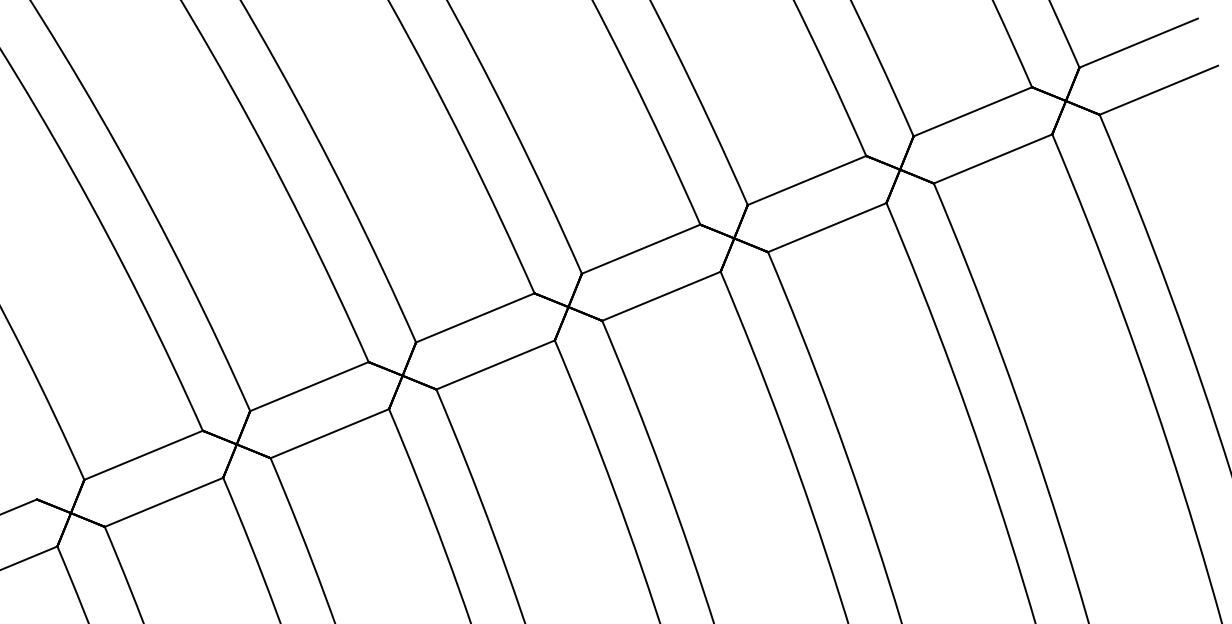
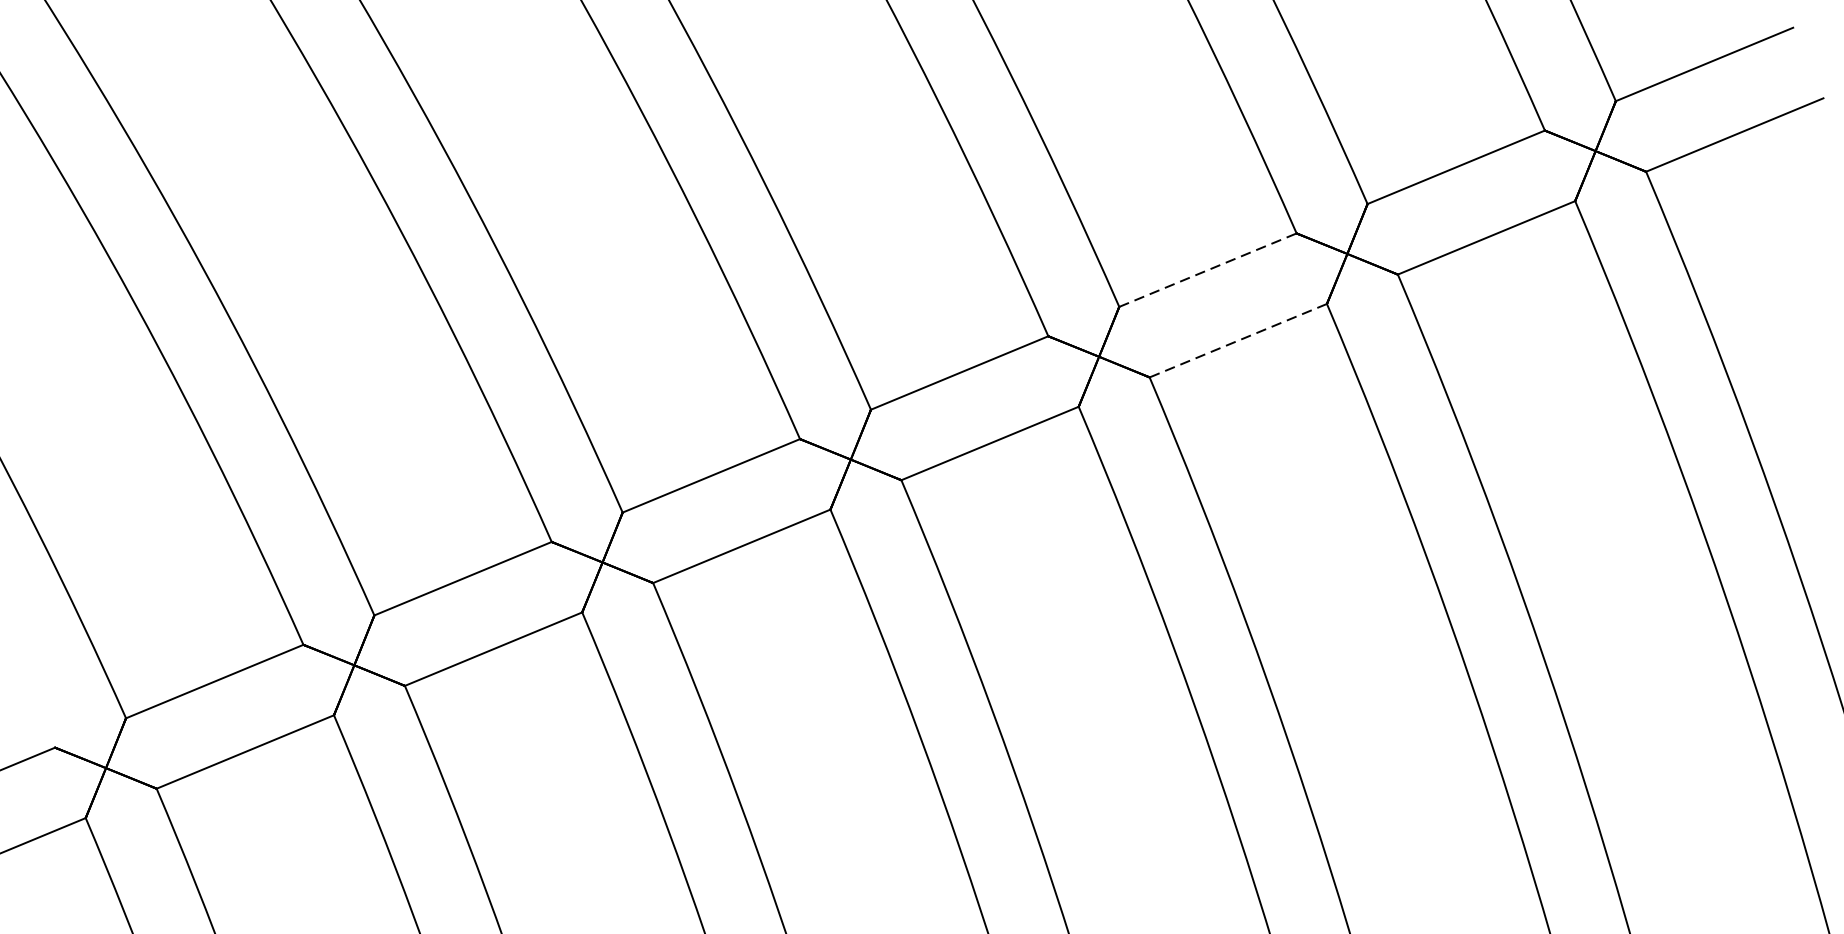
line: (807, 180) -> (1208, 270), solid -> dashed
line: (826, 227) -> (1237, 340), solid -> dashed

